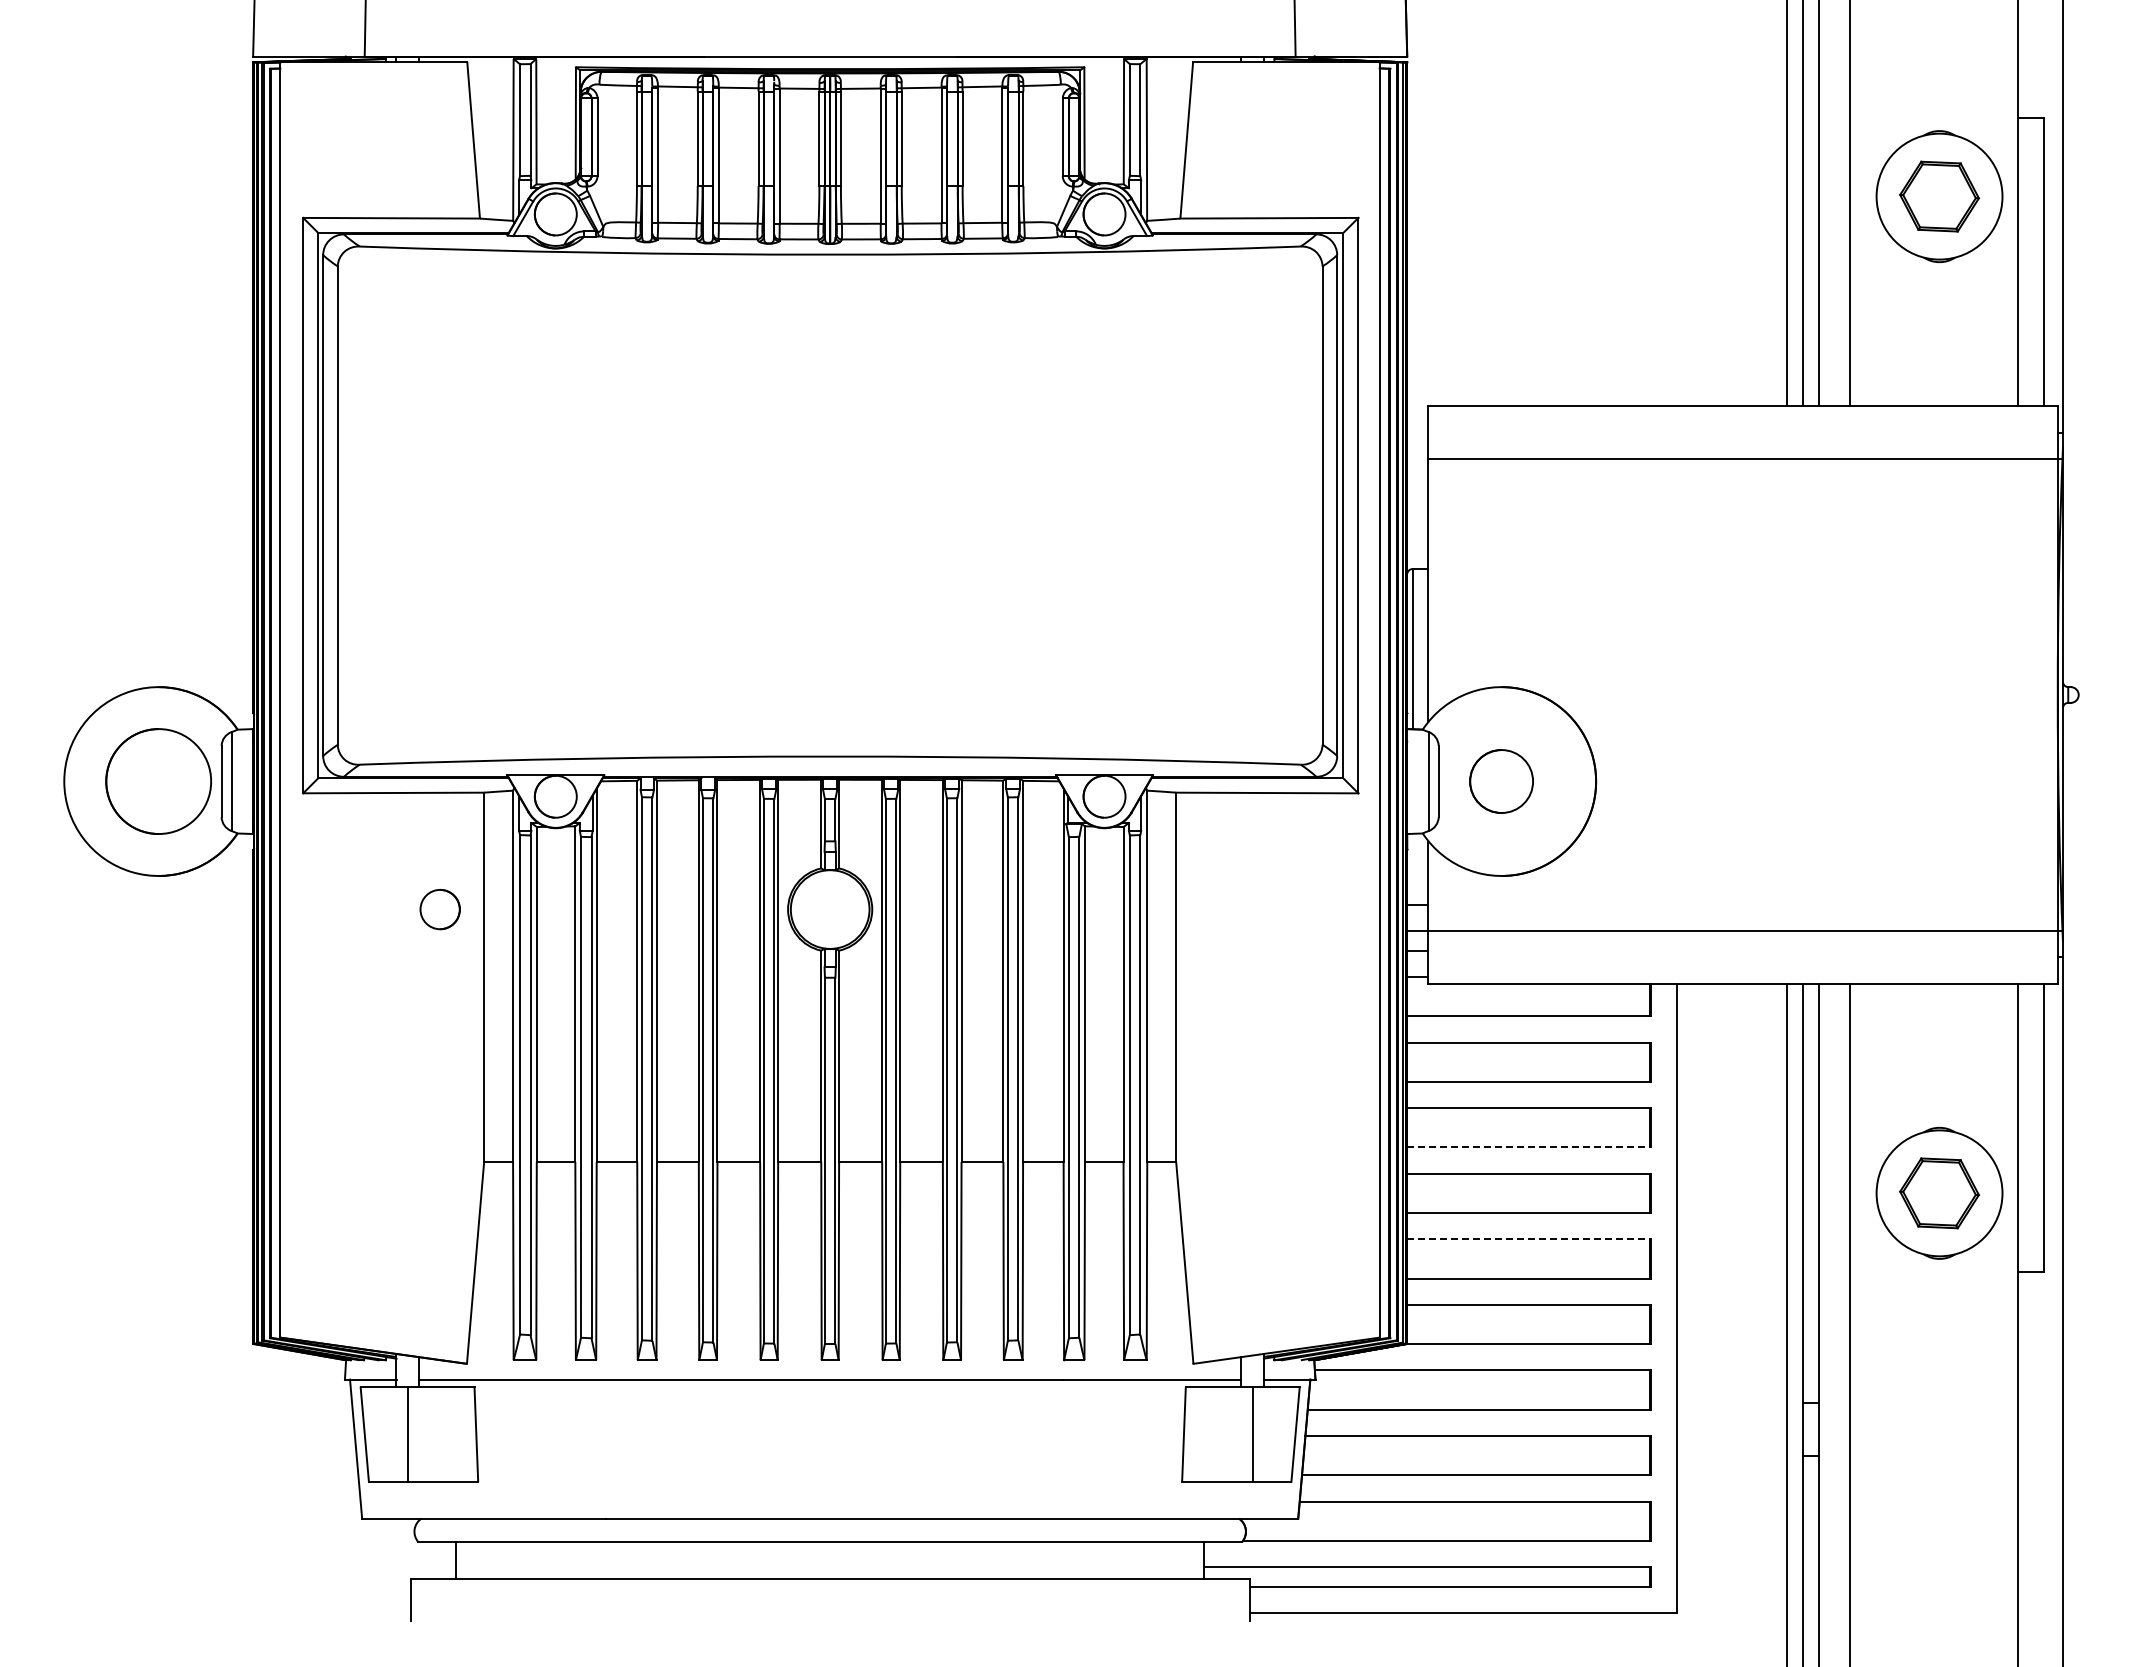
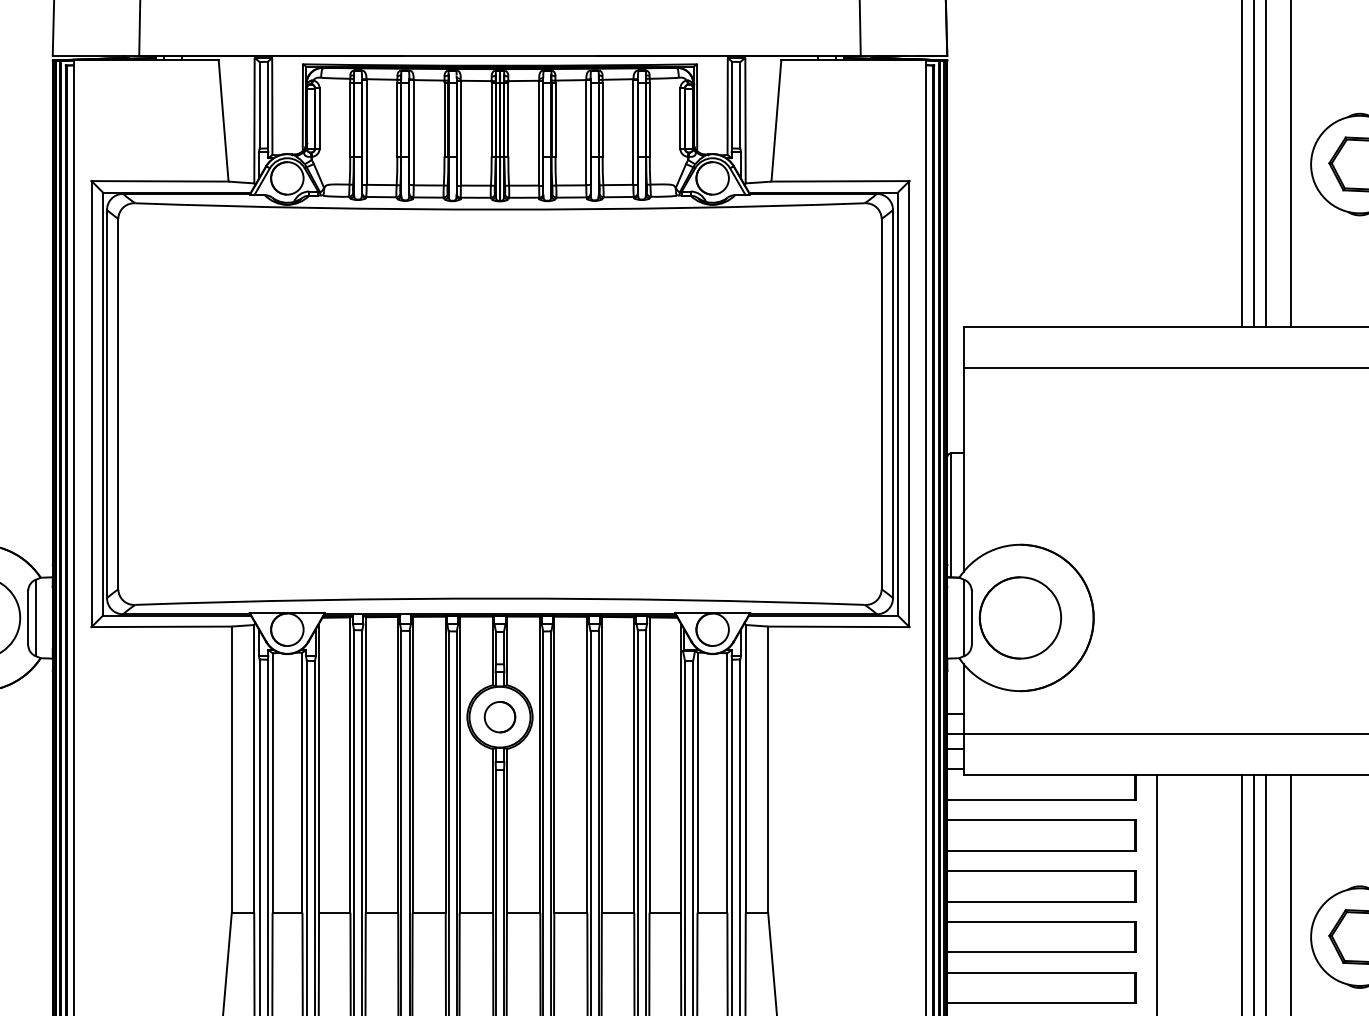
circle: (1501, 781) -> (1020, 617), size x1.67
circle: (439, 909) -> (499, 717), moved
line: (1529, 1147) -> (1042, 901), dashed -> solid
line: (1529, 1239) -> (1042, 972), dashed -> solid

